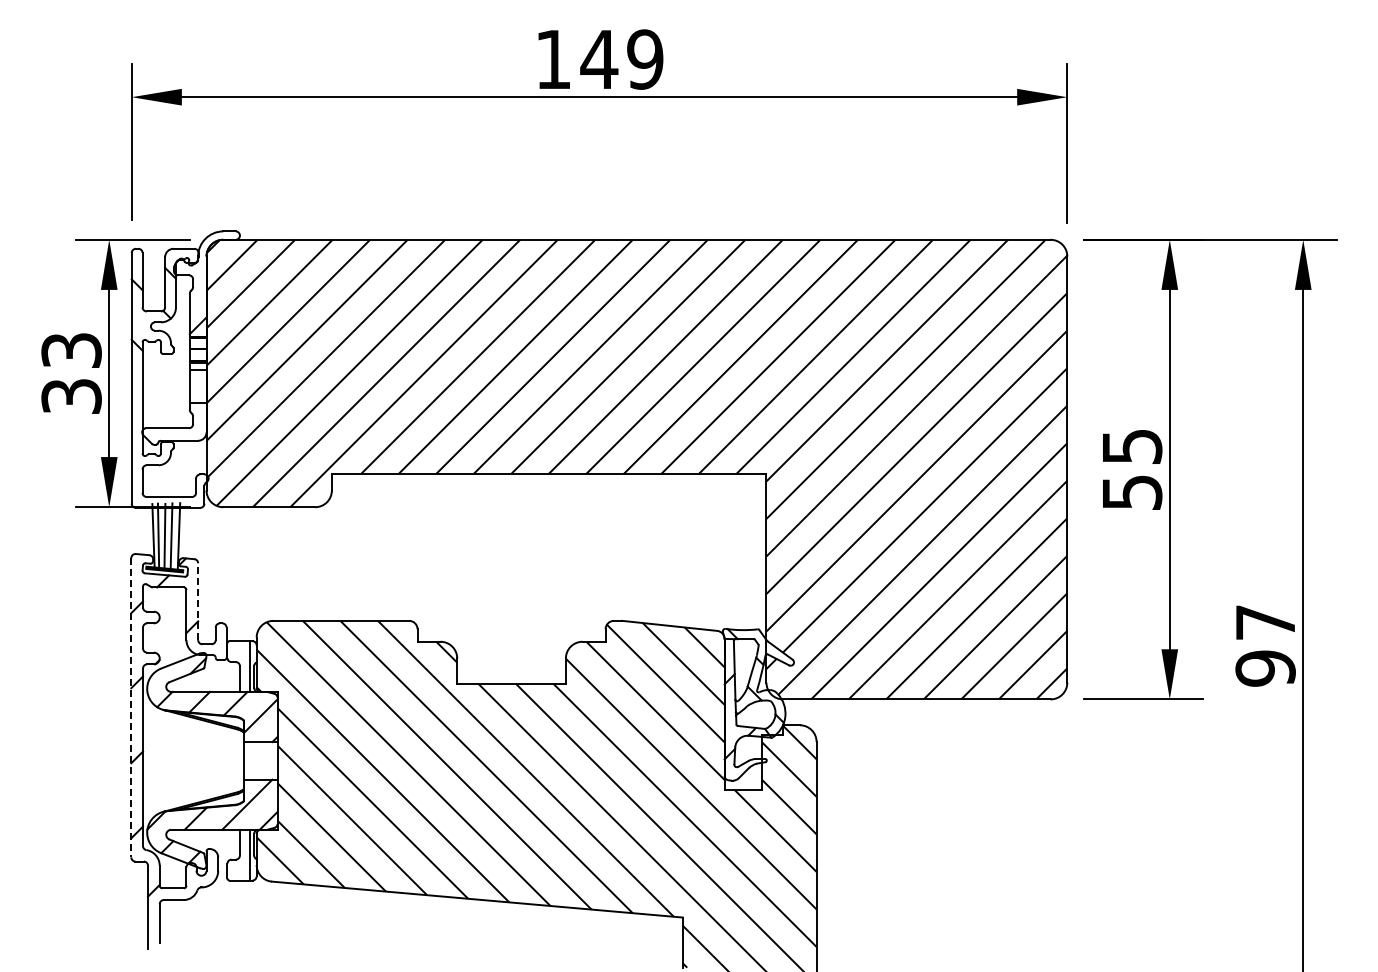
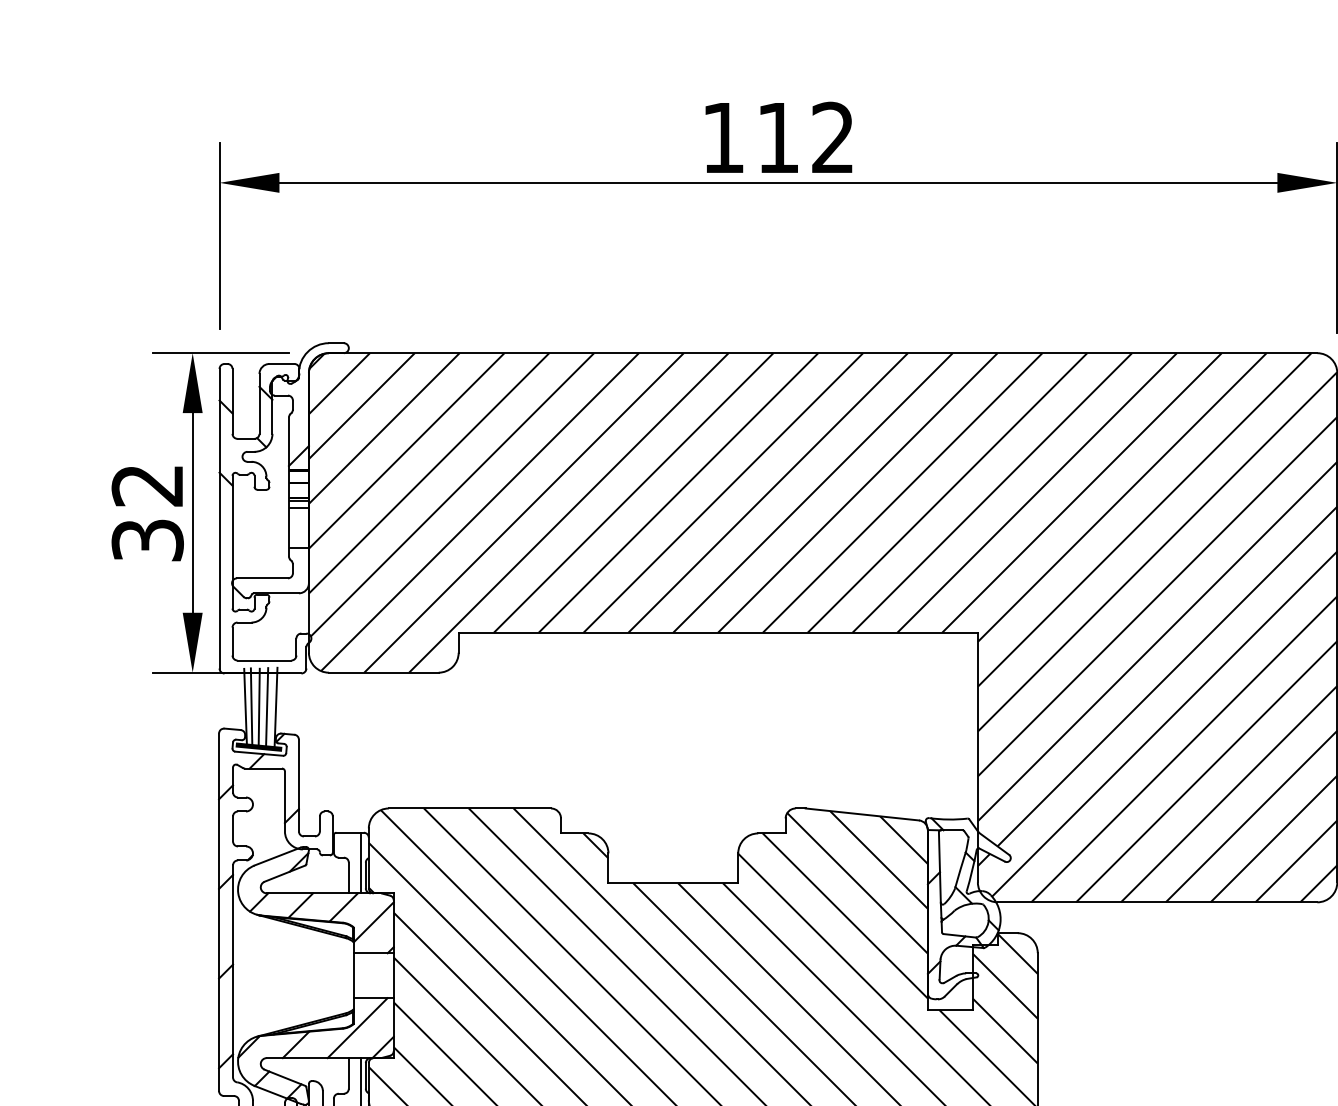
text: (621, 59) -> (804, 137), 149 -> 112
text: (71, 350) -> (147, 485), 33 -> 32
line: (198, 601) -> (299, 785), dashed -> solid
line: (131, 707) -> (219, 911), dashed -> solid

